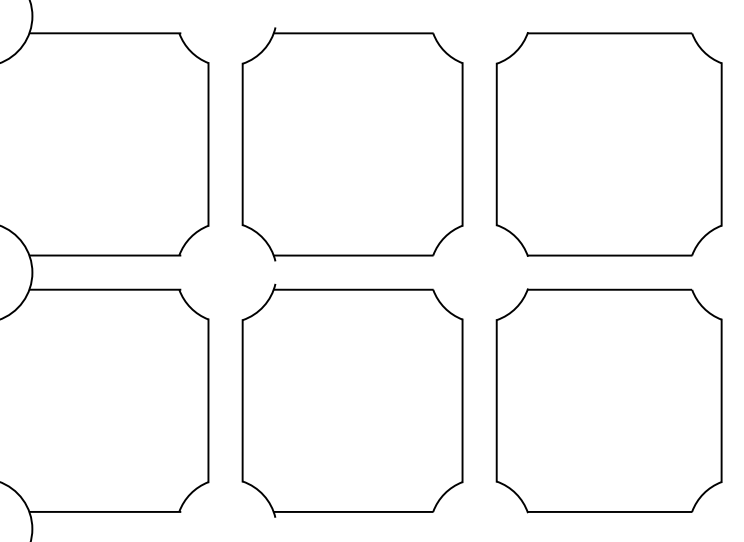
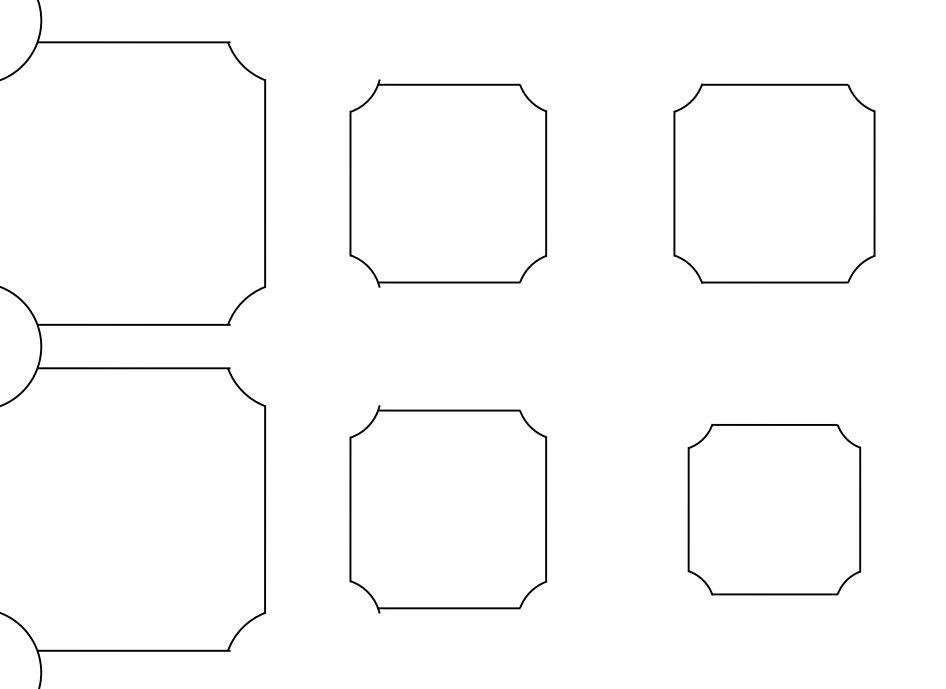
part: (352, 144) -> (448, 183), size x0.7
part: (608, 144) -> (773, 183), size x0.7
part: (352, 400) -> (448, 509), size x0.7
part: (608, 400) -> (773, 509), size x0.6

